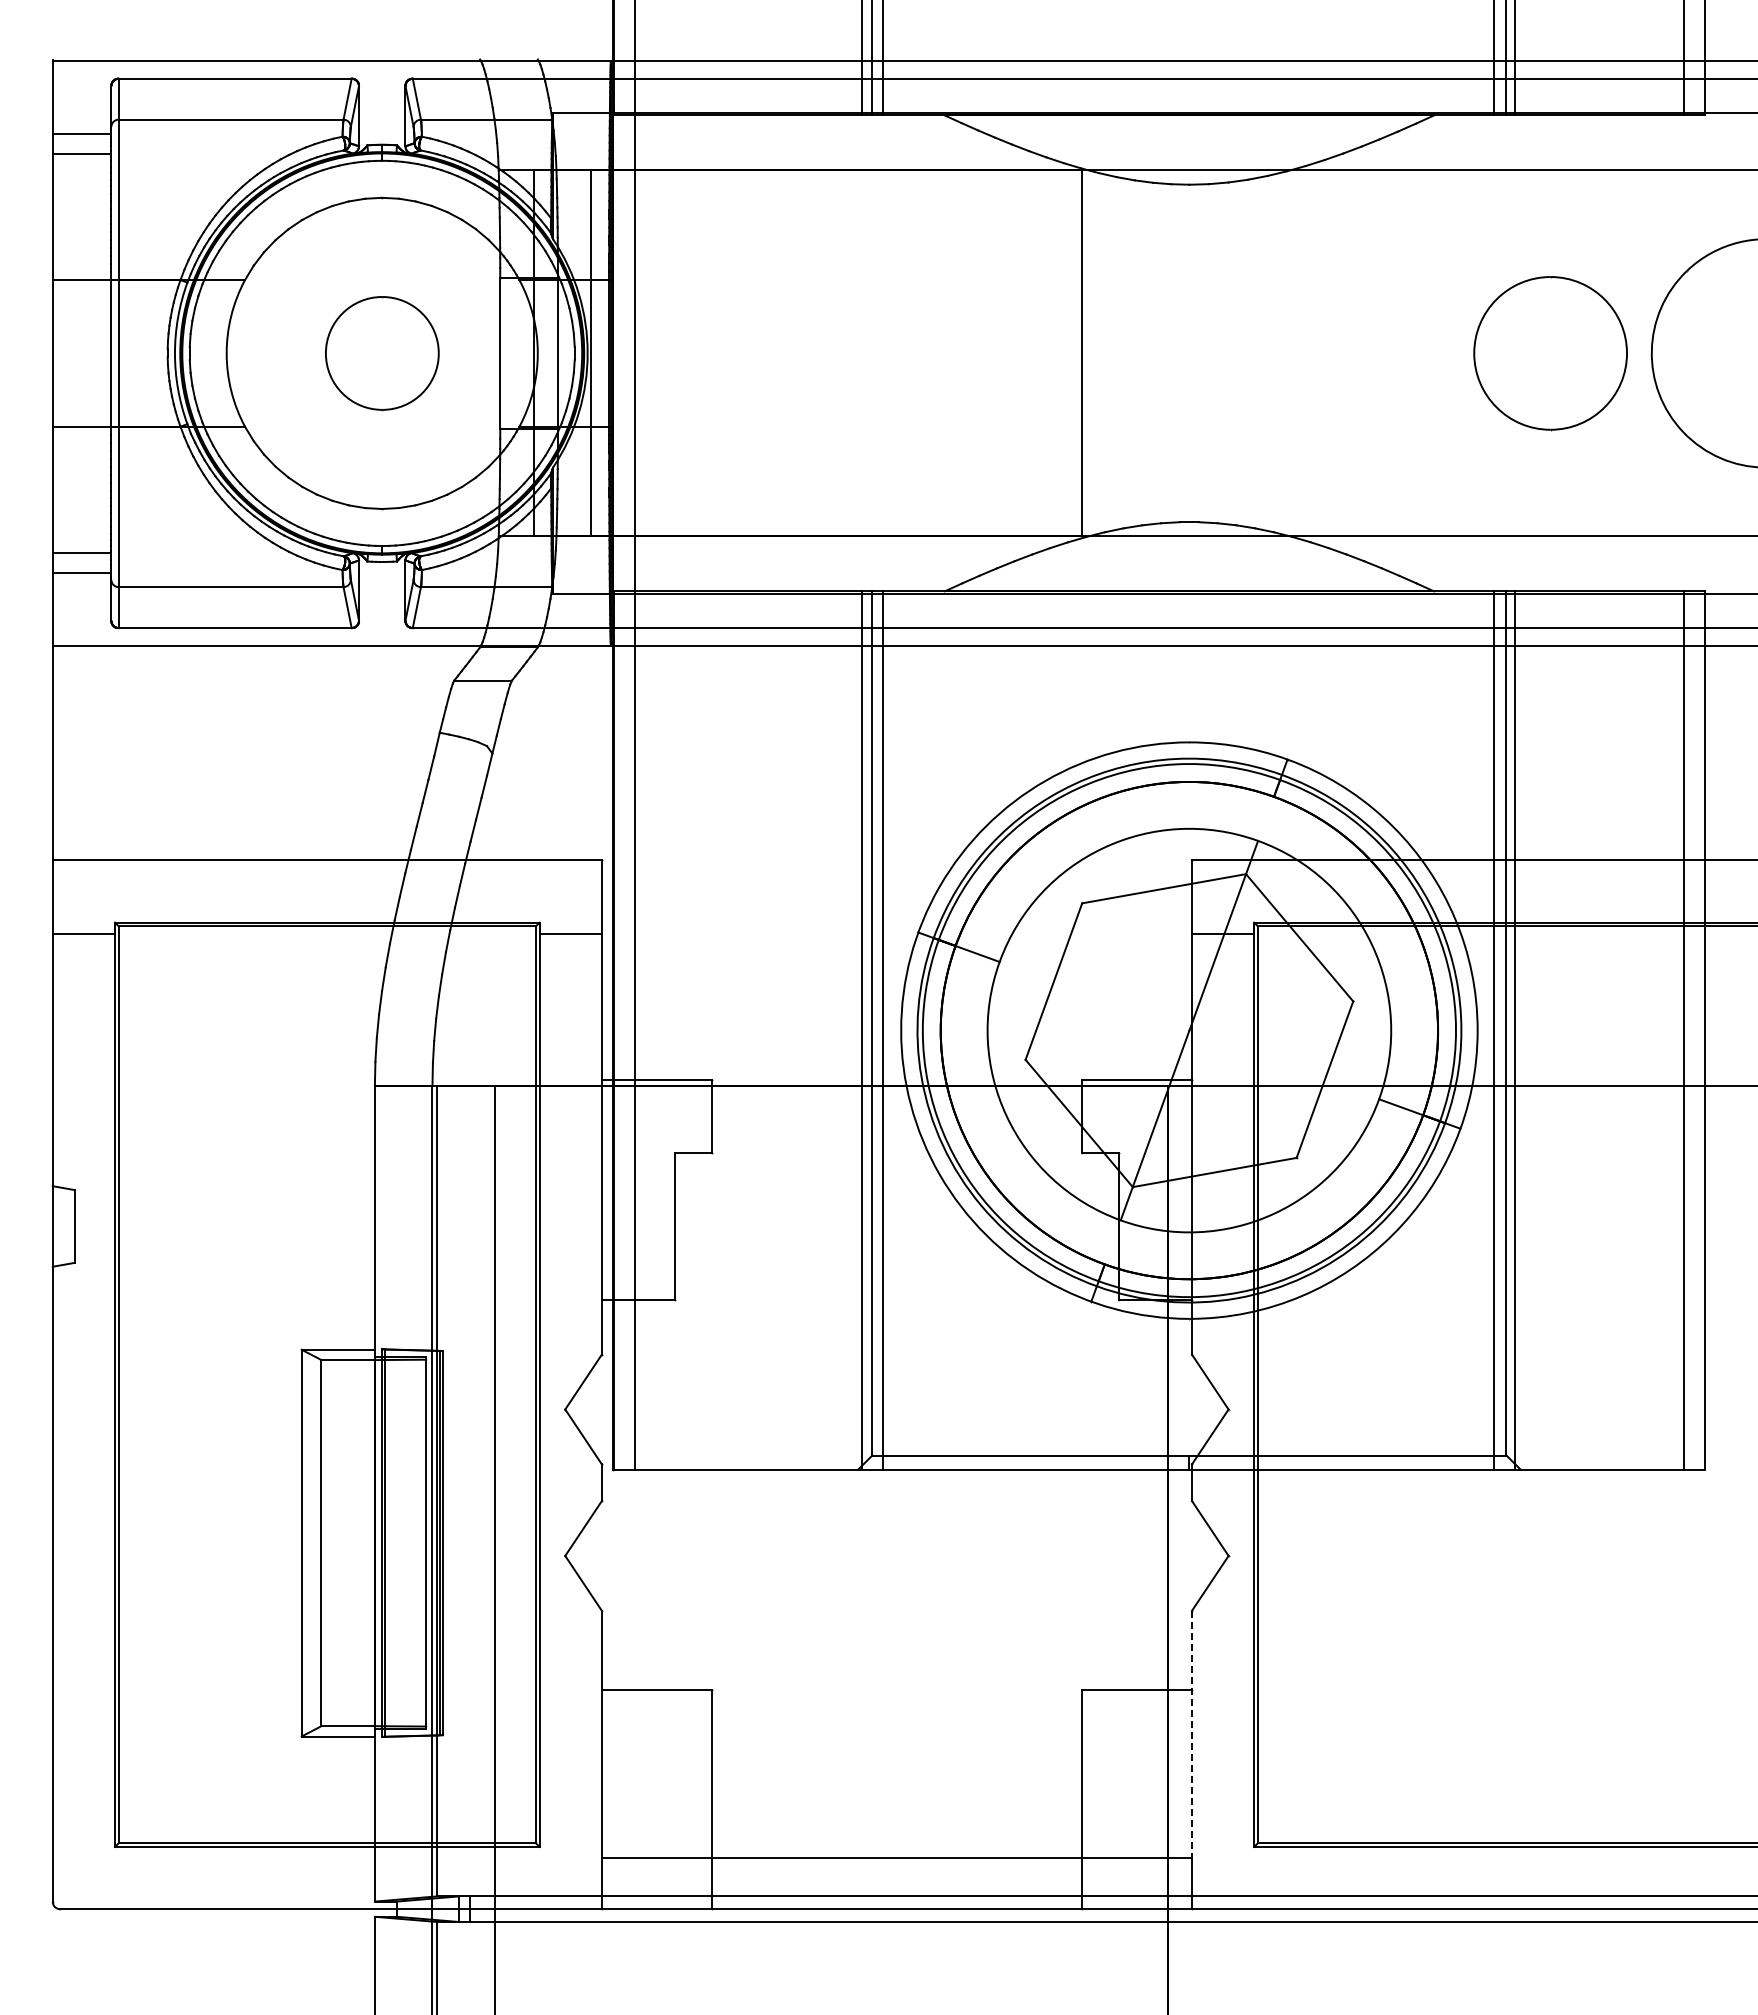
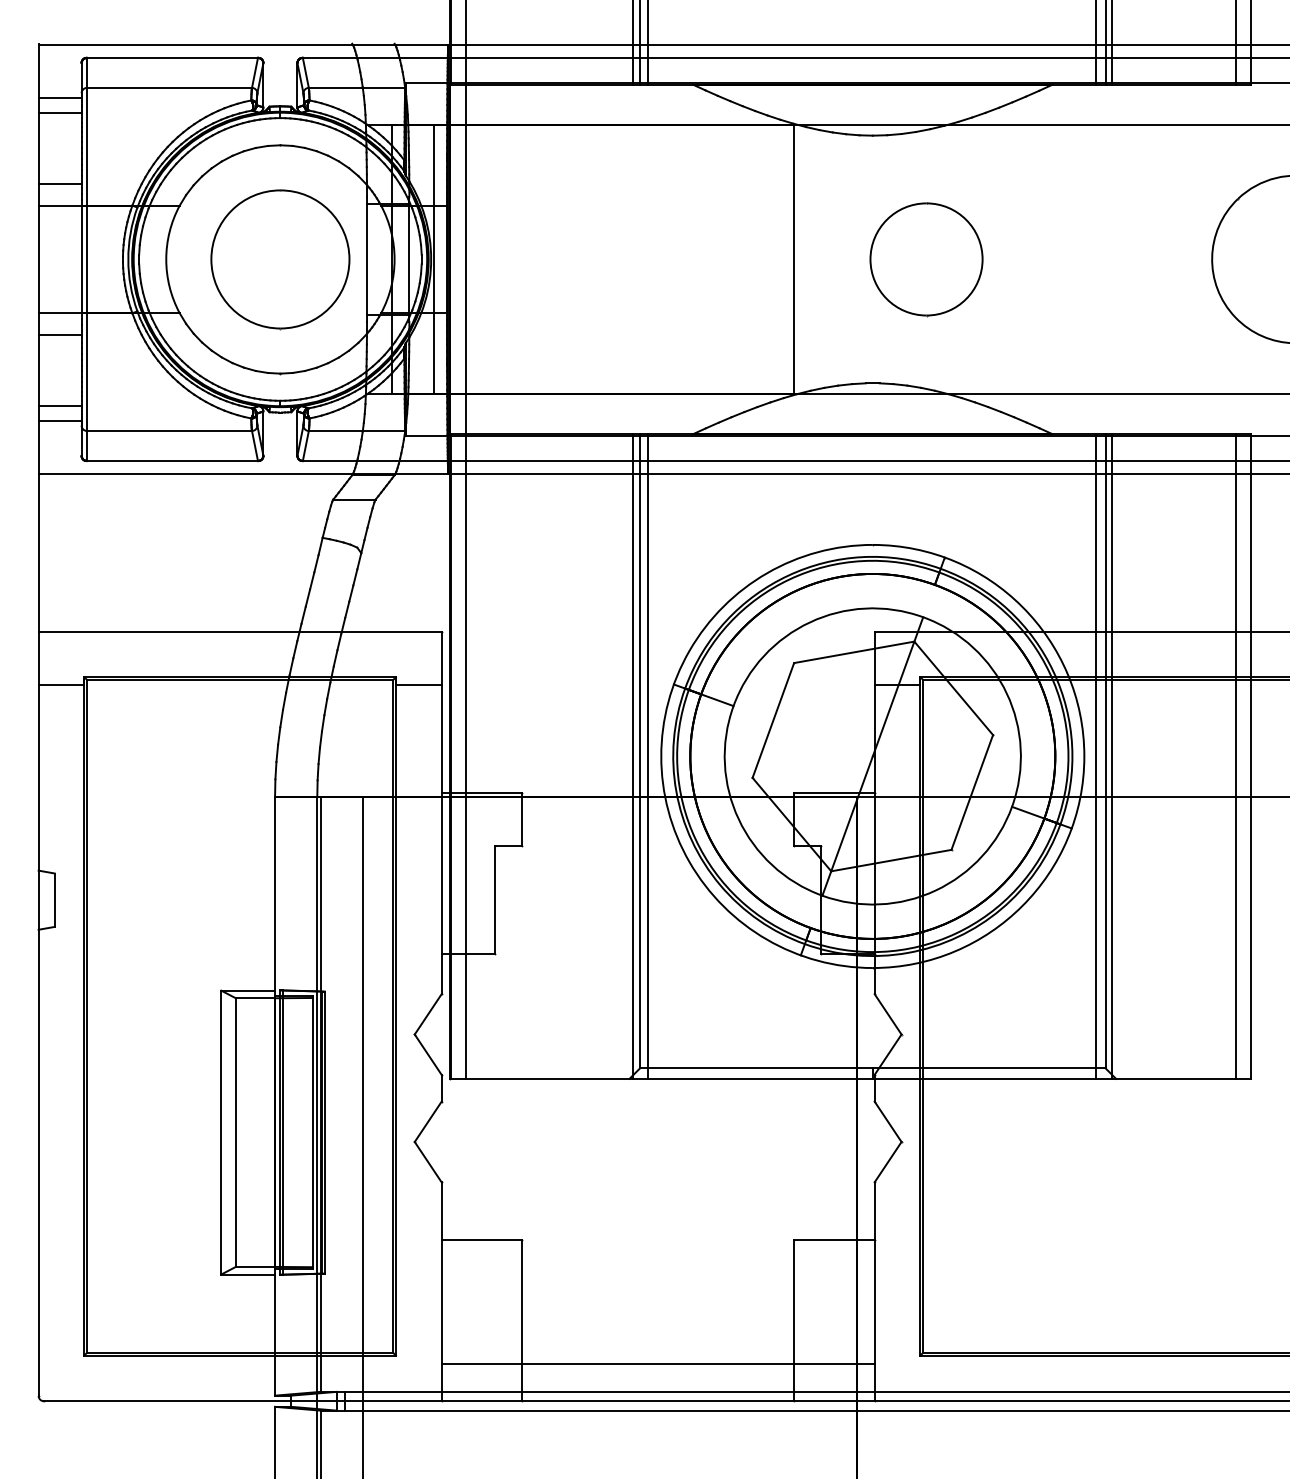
line: (81, 251) -> (59, 184), added
part: (382, 353) -> (280, 259), size x1.67
part: (1550, 353) -> (926, 259), moved
line: (81, 455) -> (59, 334), added
line: (1191, 1734) -> (874, 1273), dashed -> solid

